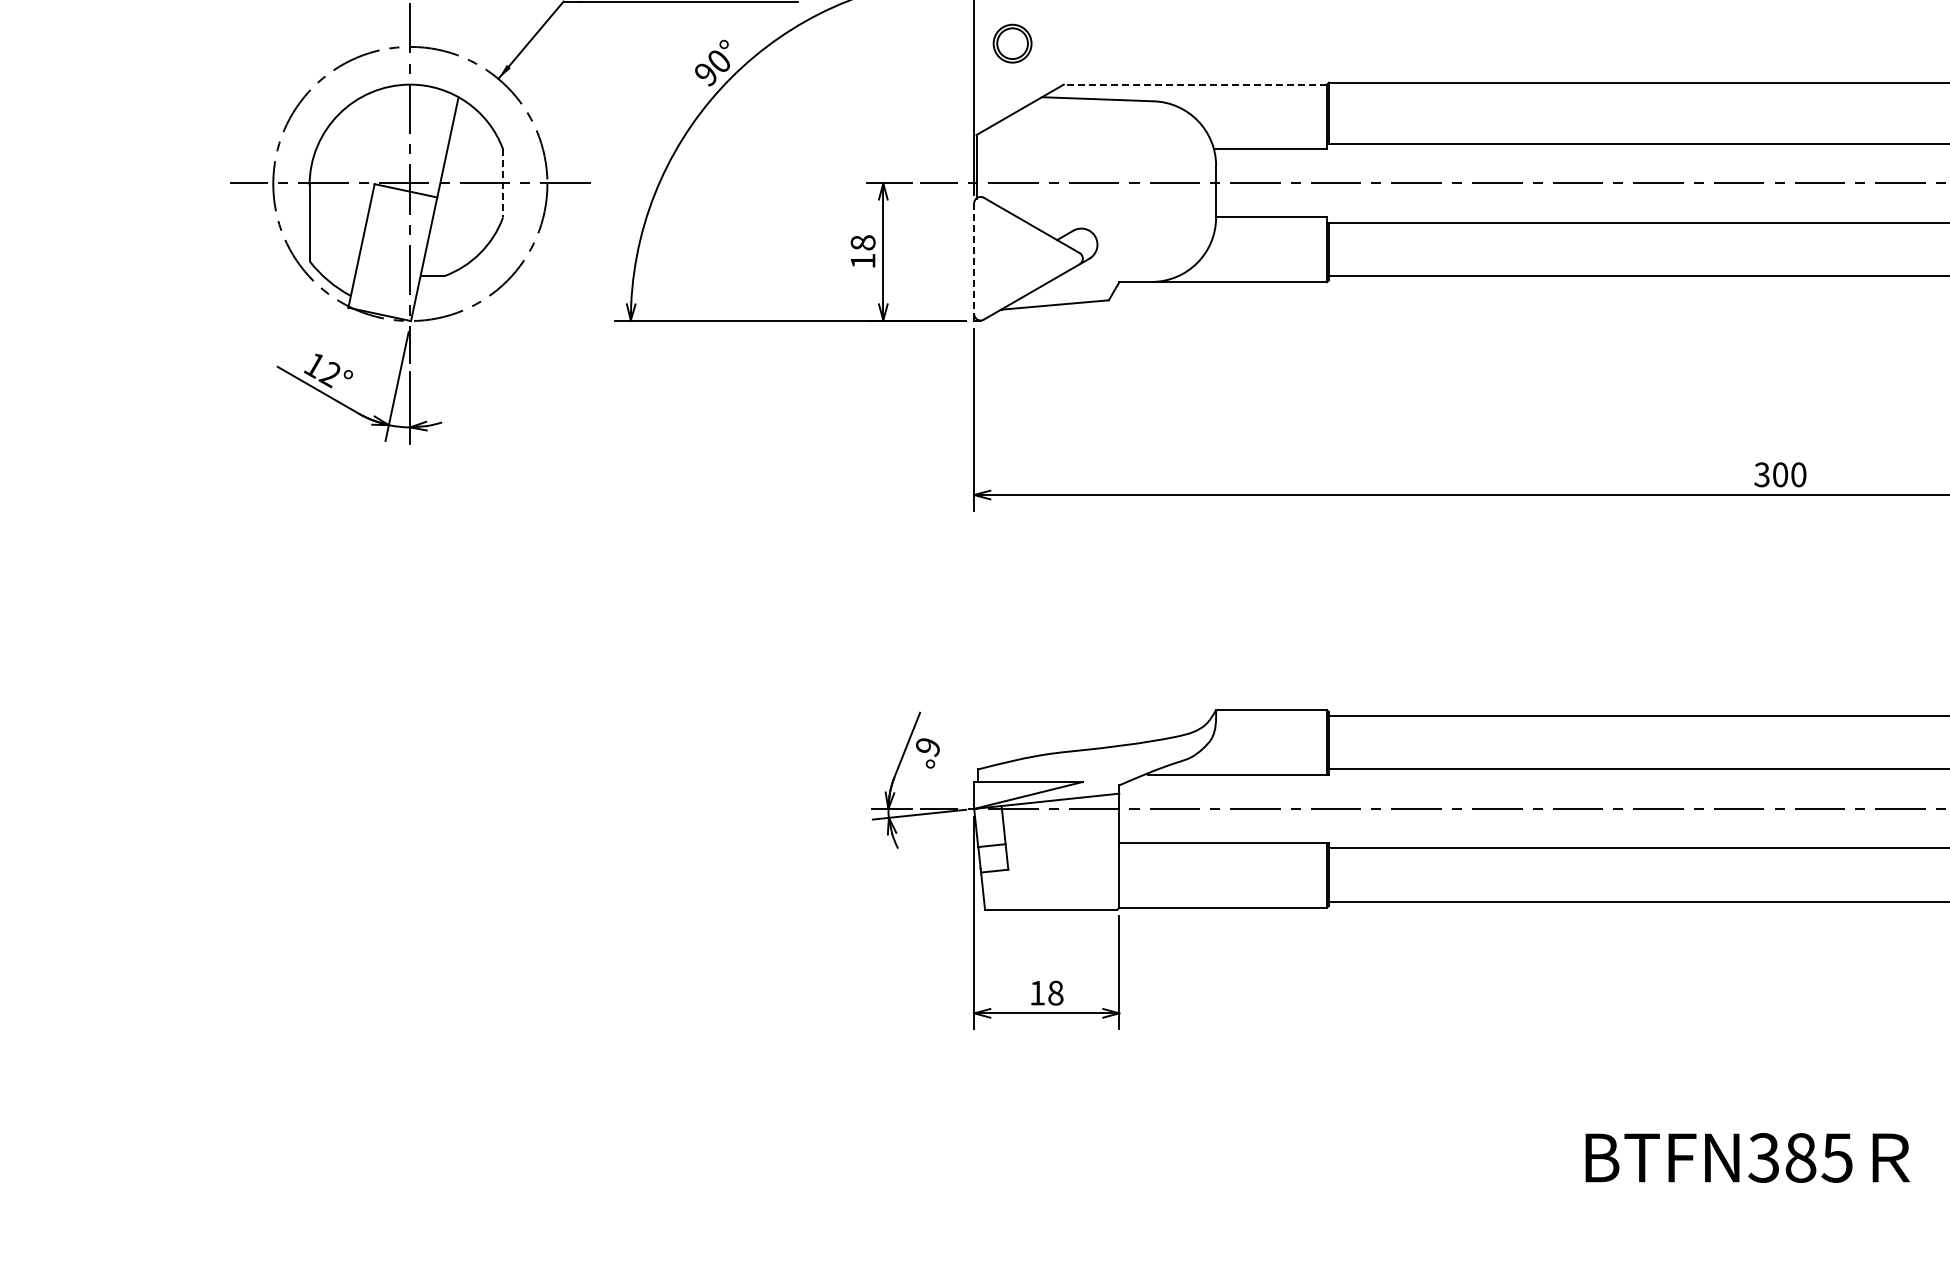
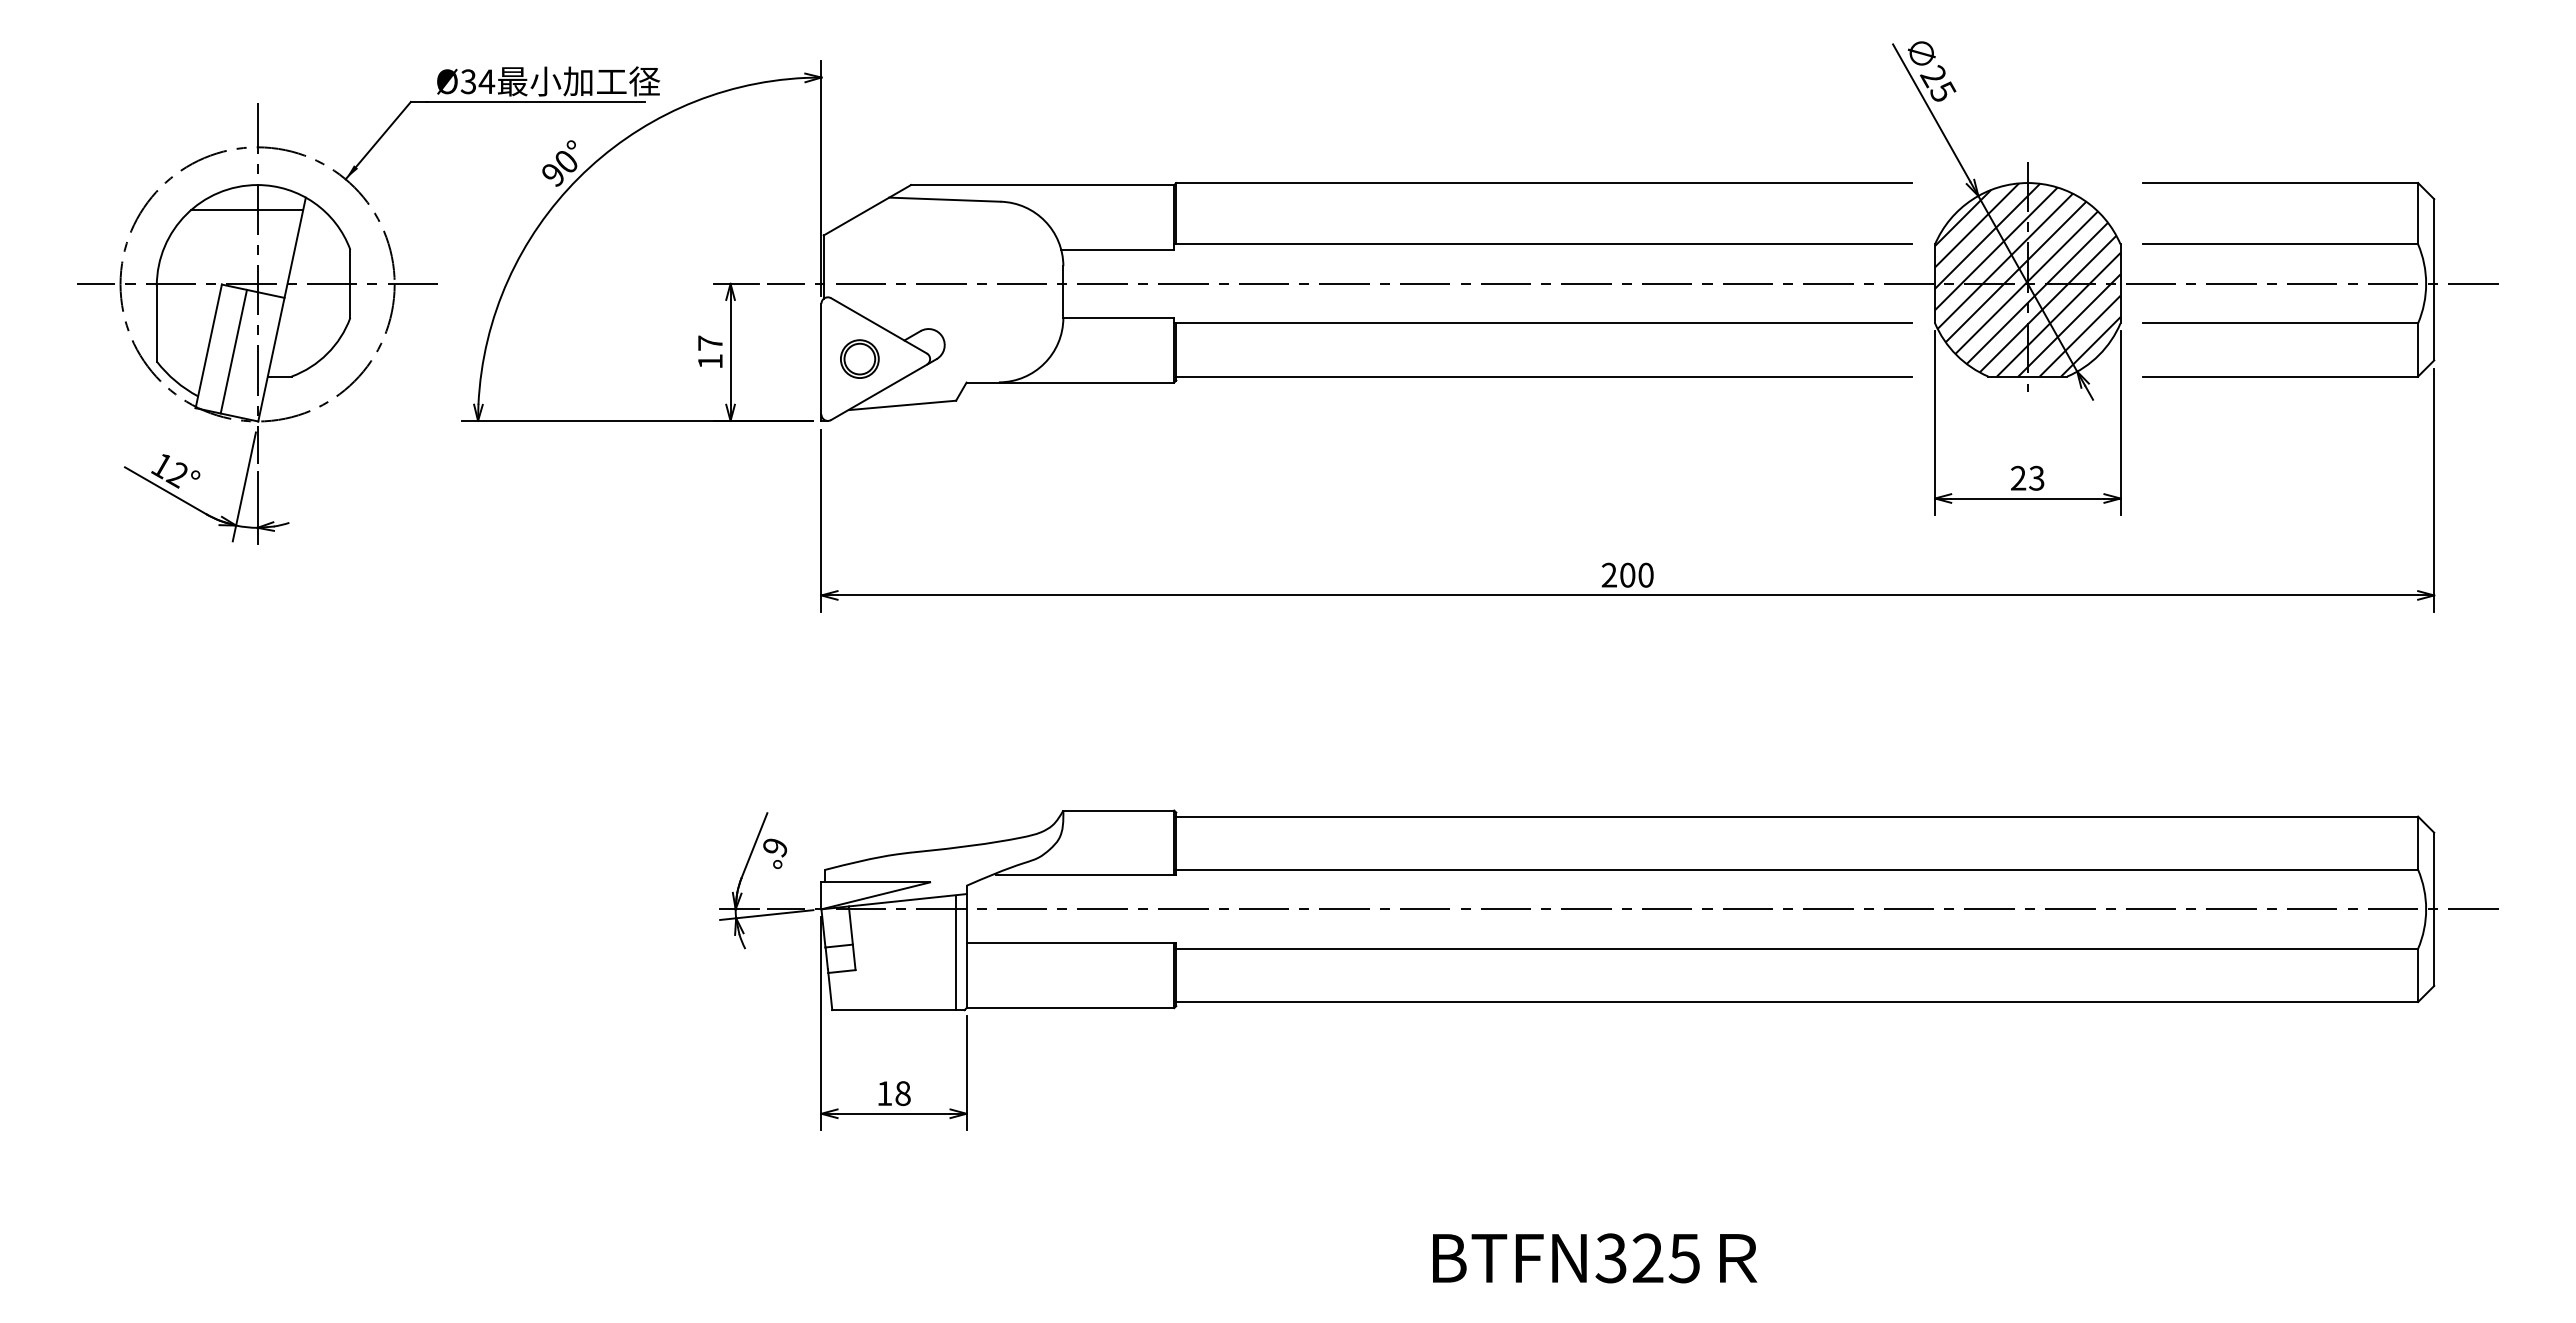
part: (1012, 43) -> (859, 358), moved
line: (1195, 85) -> (1042, 185), dashed -> solid
line: (400, 109) -> (247, 209), added
line: (503, 184) -> (350, 284), dashed -> solid
text: (863, 242) -> (710, 342), 18 -> 17
line: (386, 251) -> (233, 351), added
line: (974, 259) -> (821, 359), dashed -> solid
text: (1761, 475) -> (1608, 575), 300 -> 200
line: (1108, 853) -> (955, 953), added
text: (1800, 1158) -> (1647, 1258), BTFN385 -> BTFN325

